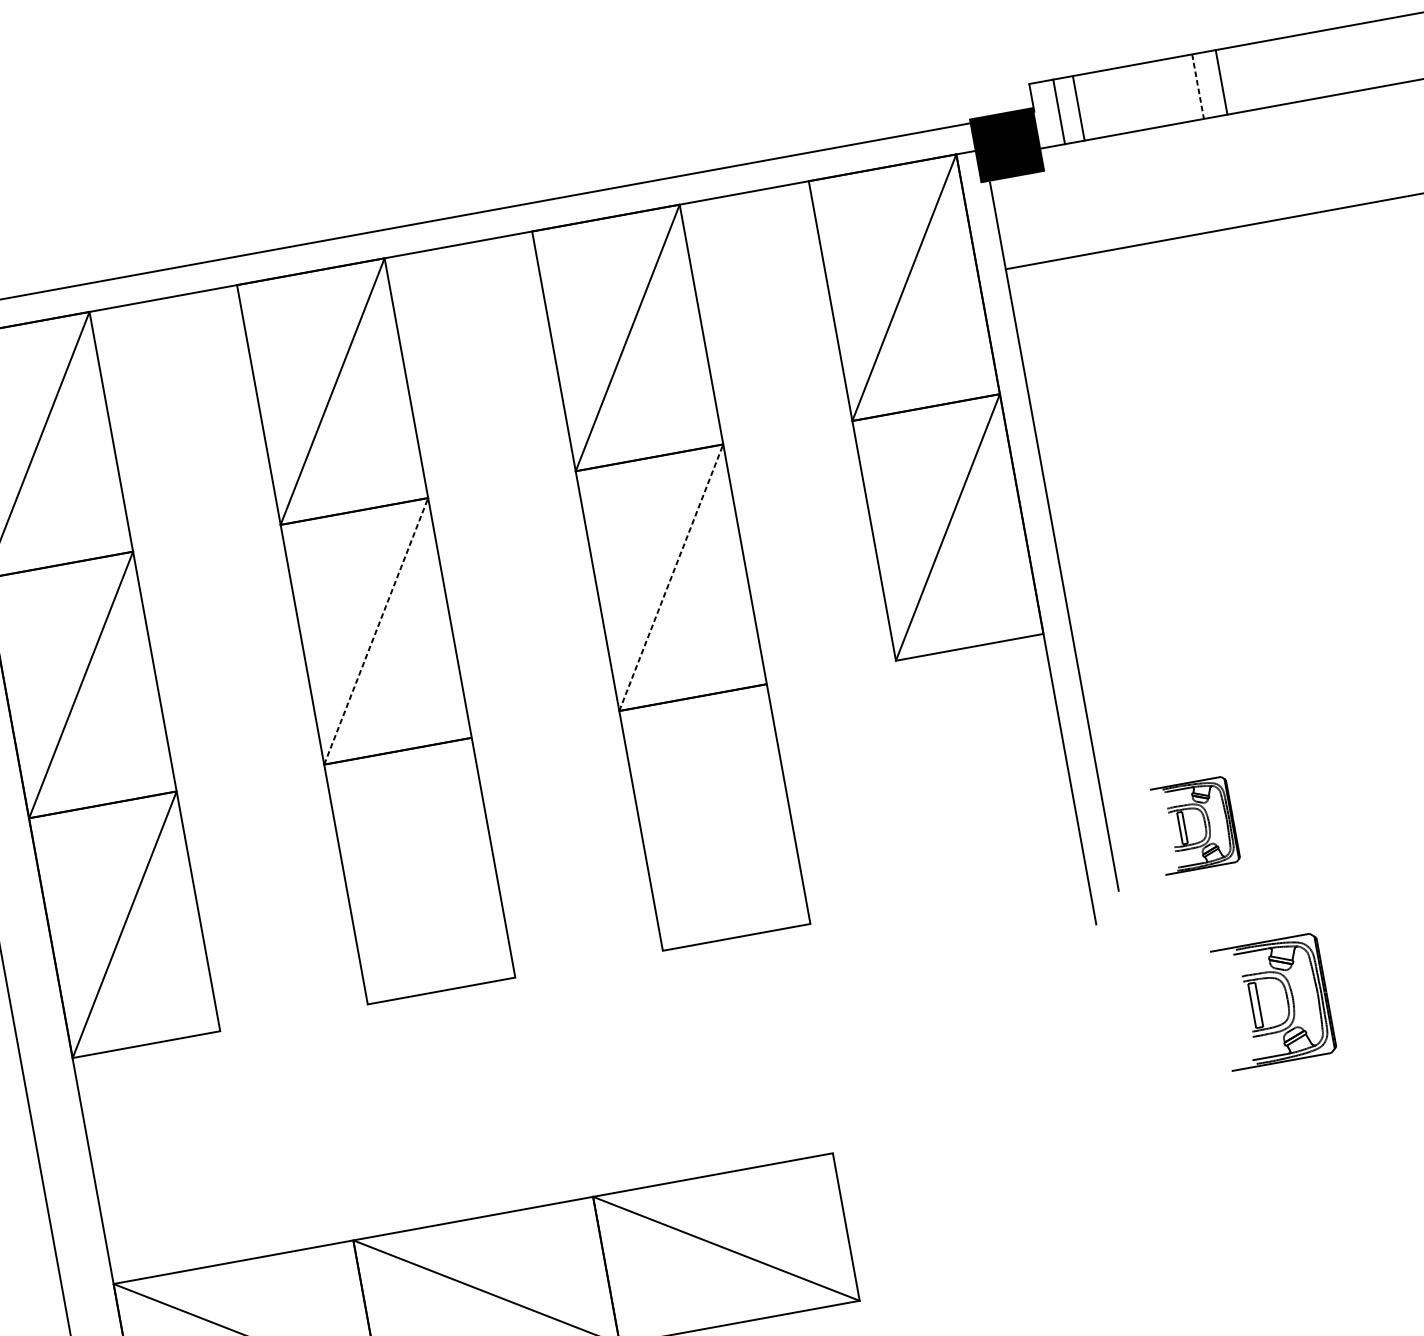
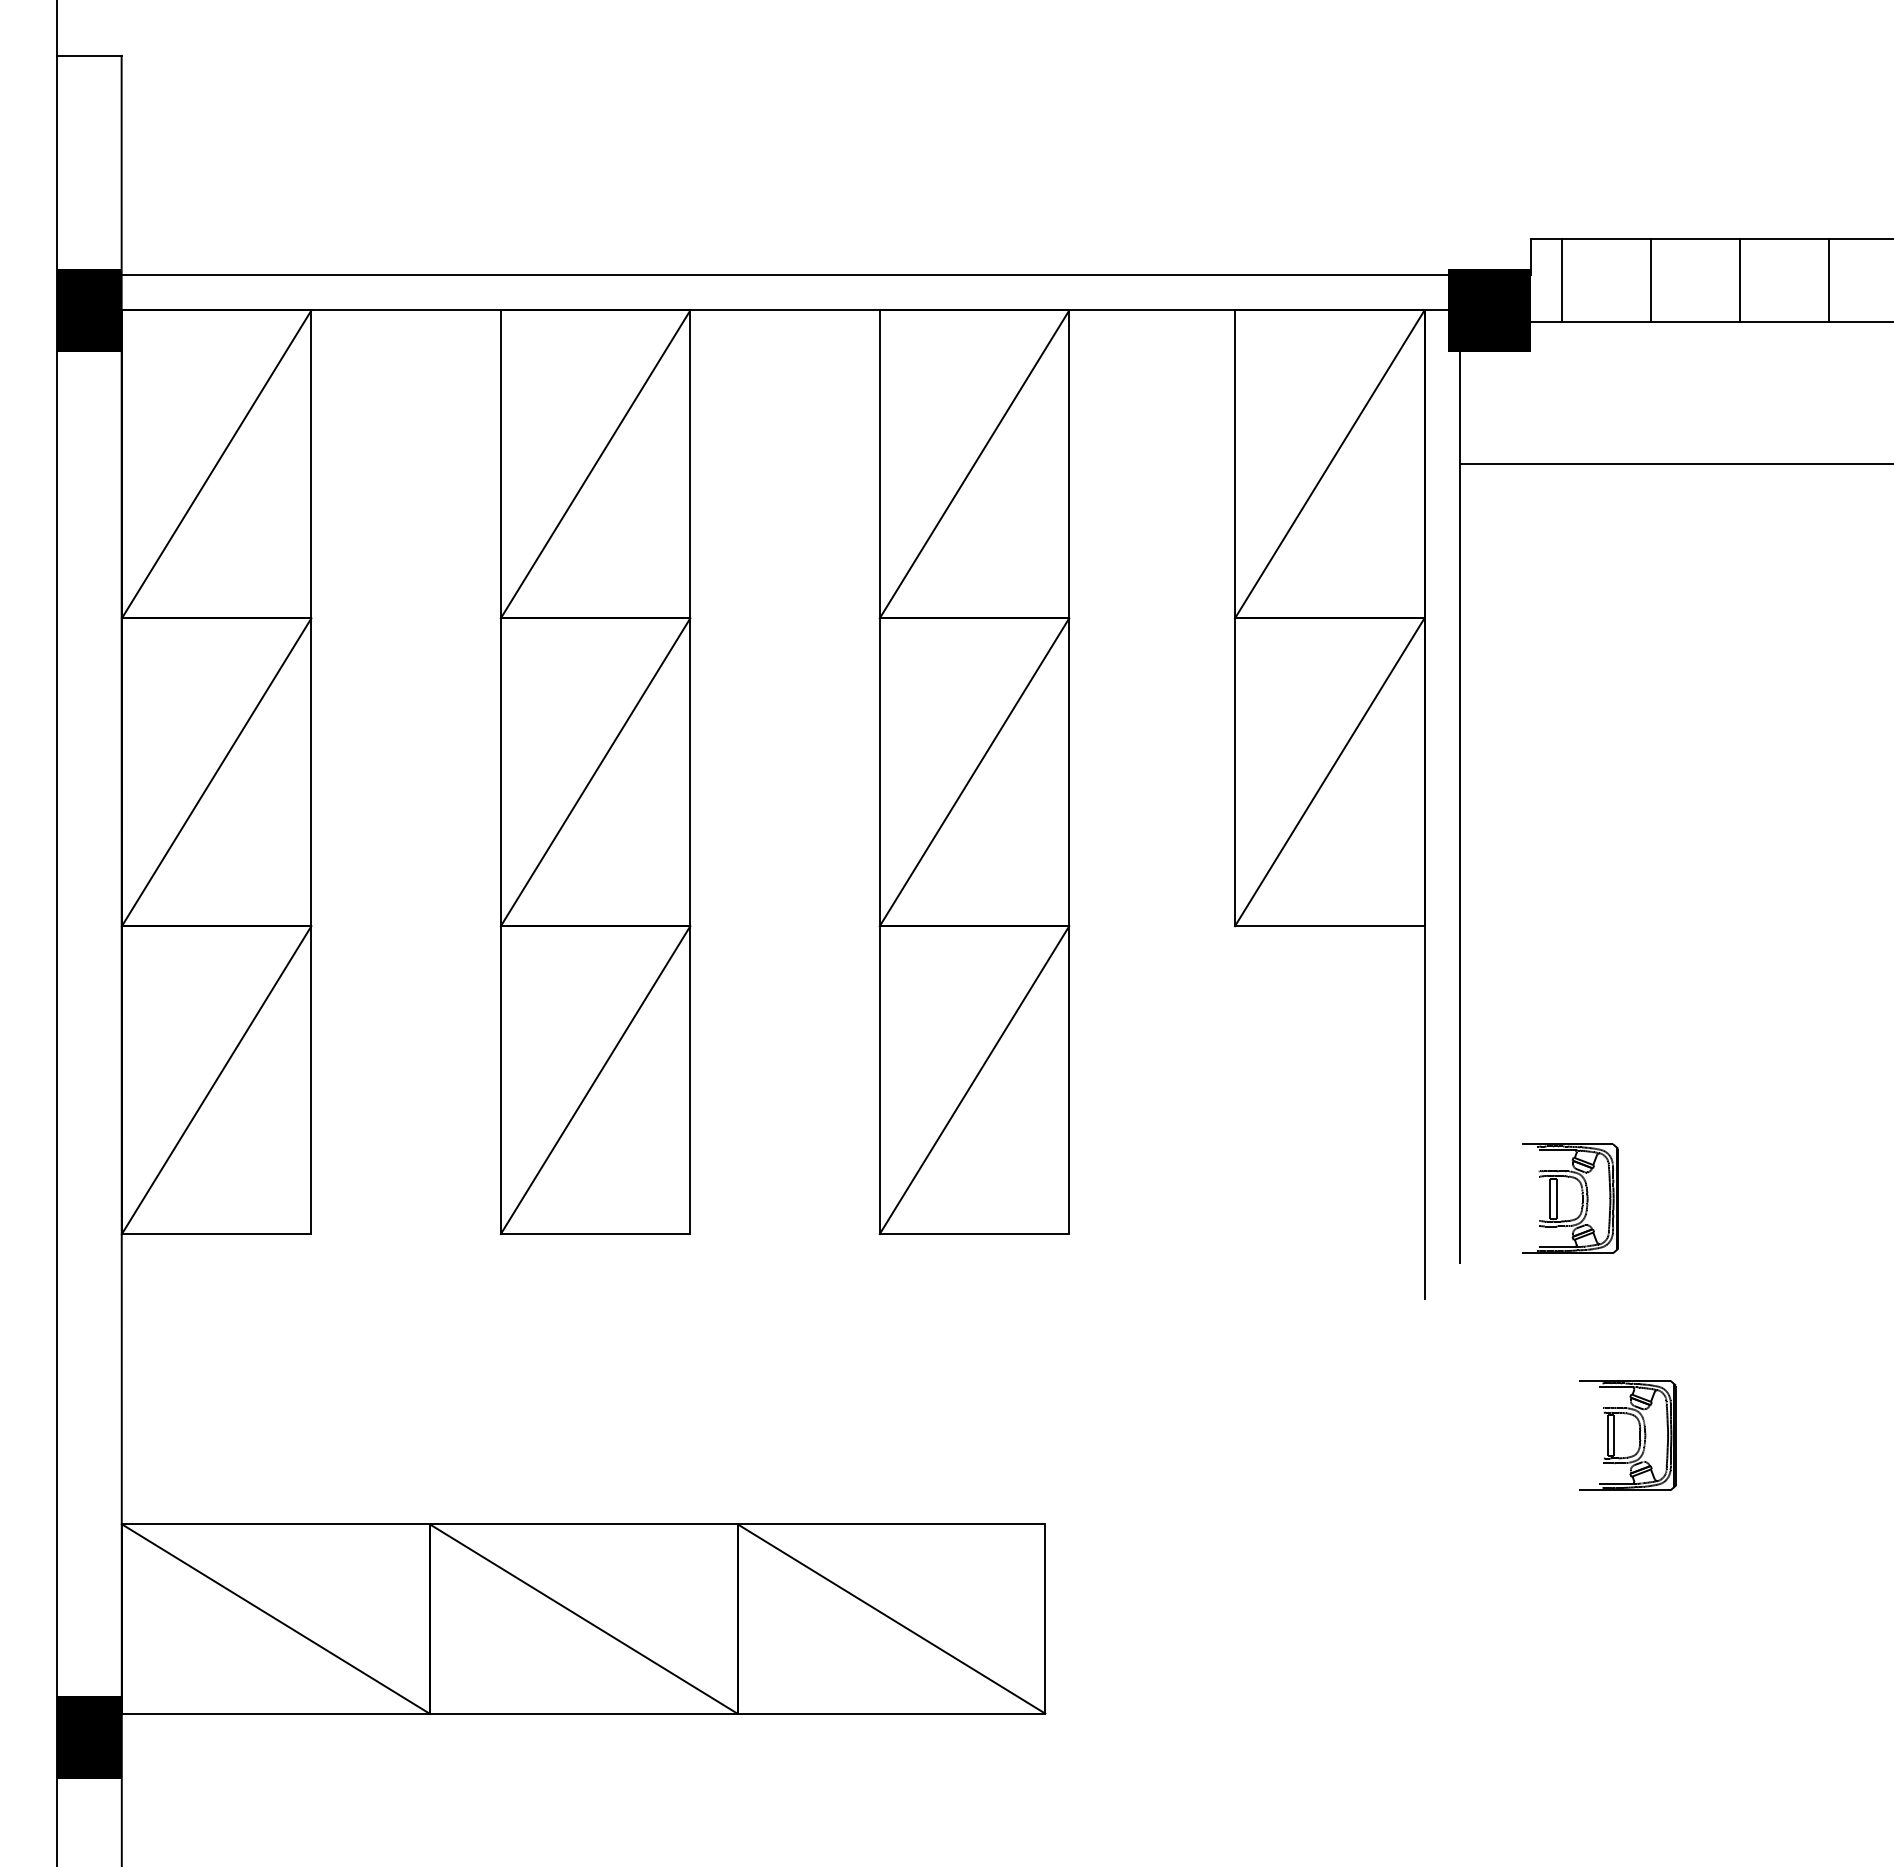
line: (1221, 82) -> (1829, 280), moved
line: (1198, 87) -> (1740, 281), dashed -> solid
line: (1079, 108) -> (1651, 280), moved
line: (671, 577) -> (974, 772), dashed -> solid
line: (376, 631) -> (595, 772), dashed -> solid
line: (714, 817) -> (974, 1080), added
line: (419, 871) -> (595, 1080), added
part: (1273, 1001) -> (1627, 1435), size x0.71

